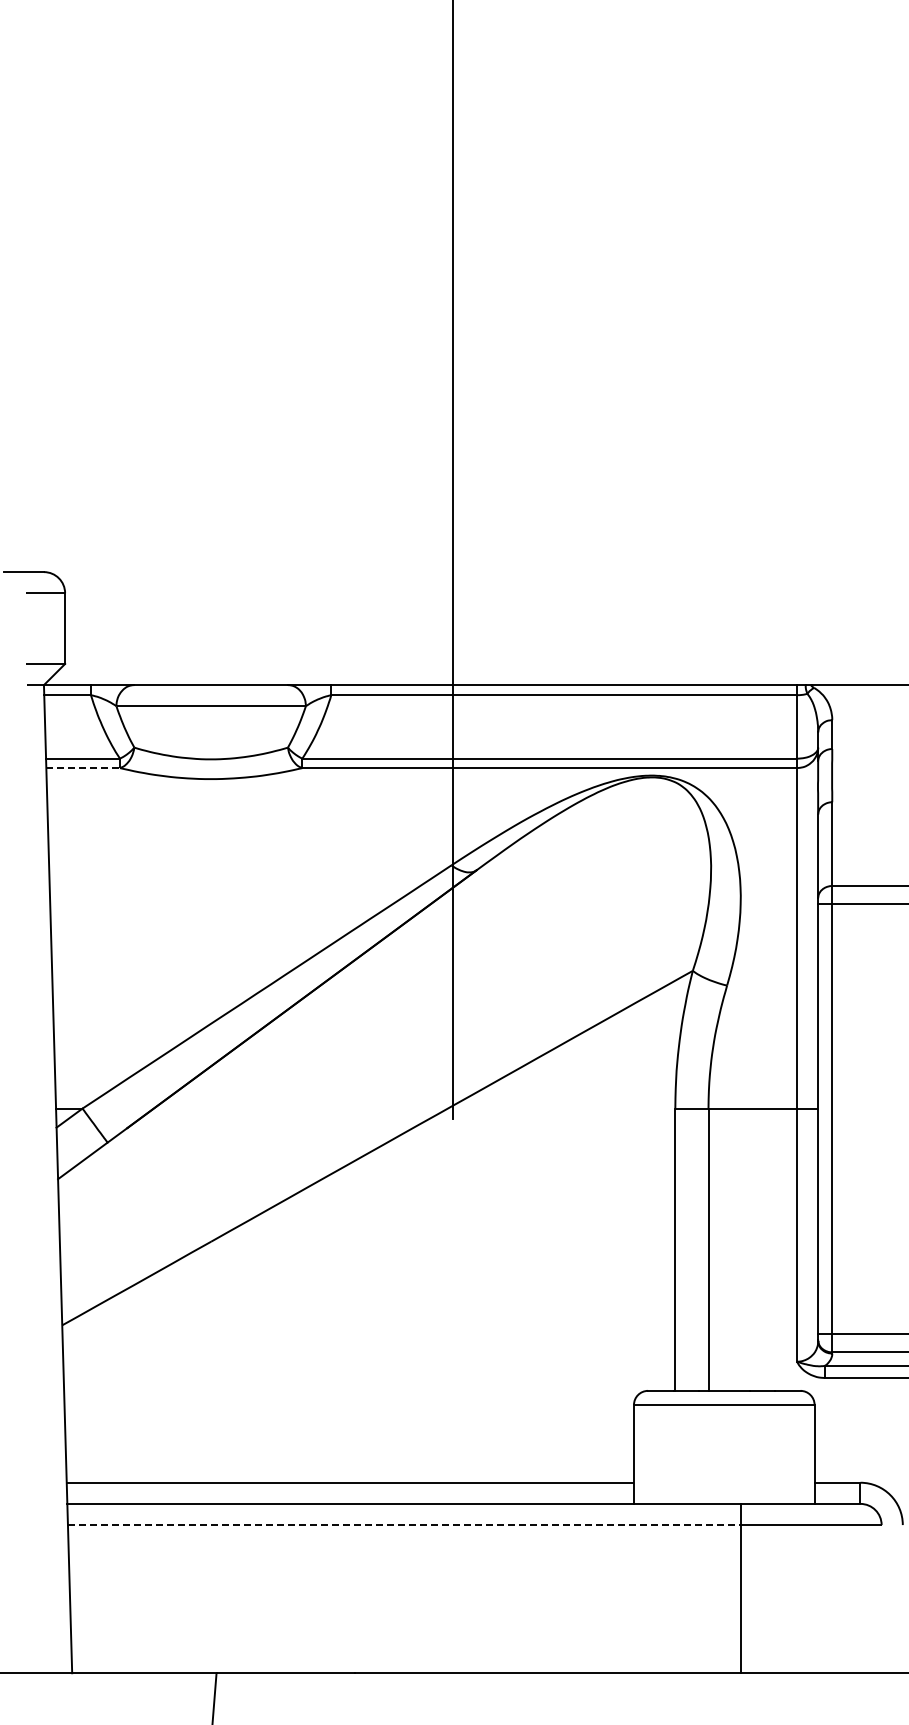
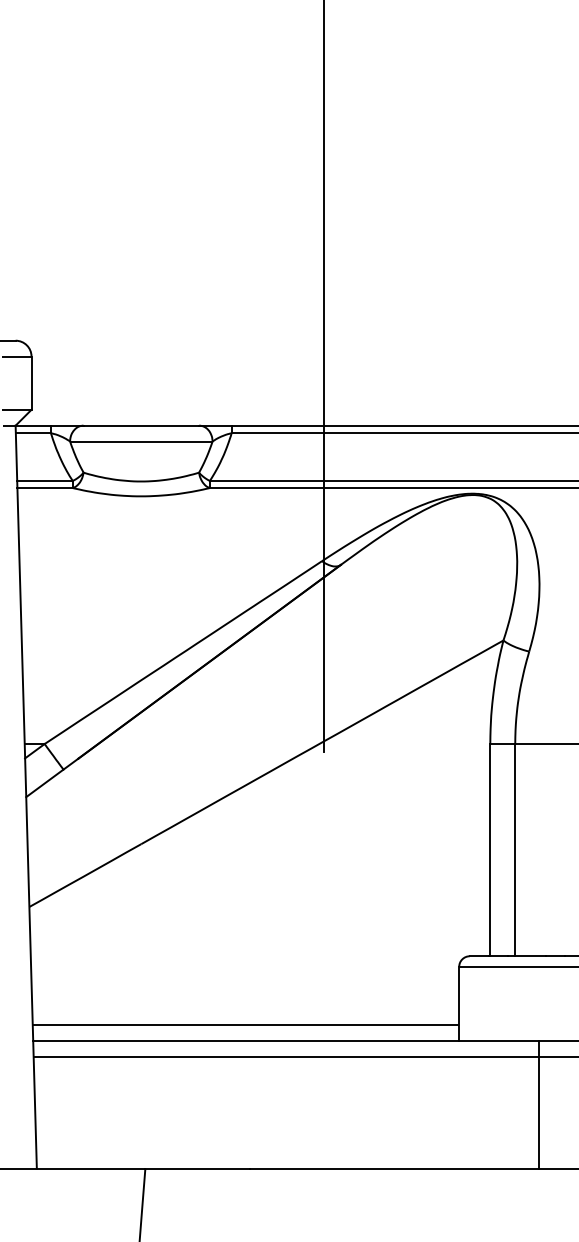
line: (83, 768) -> (45, 488), dashed -> solid
line: (404, 1525) -> (286, 1057), dashed -> solid

